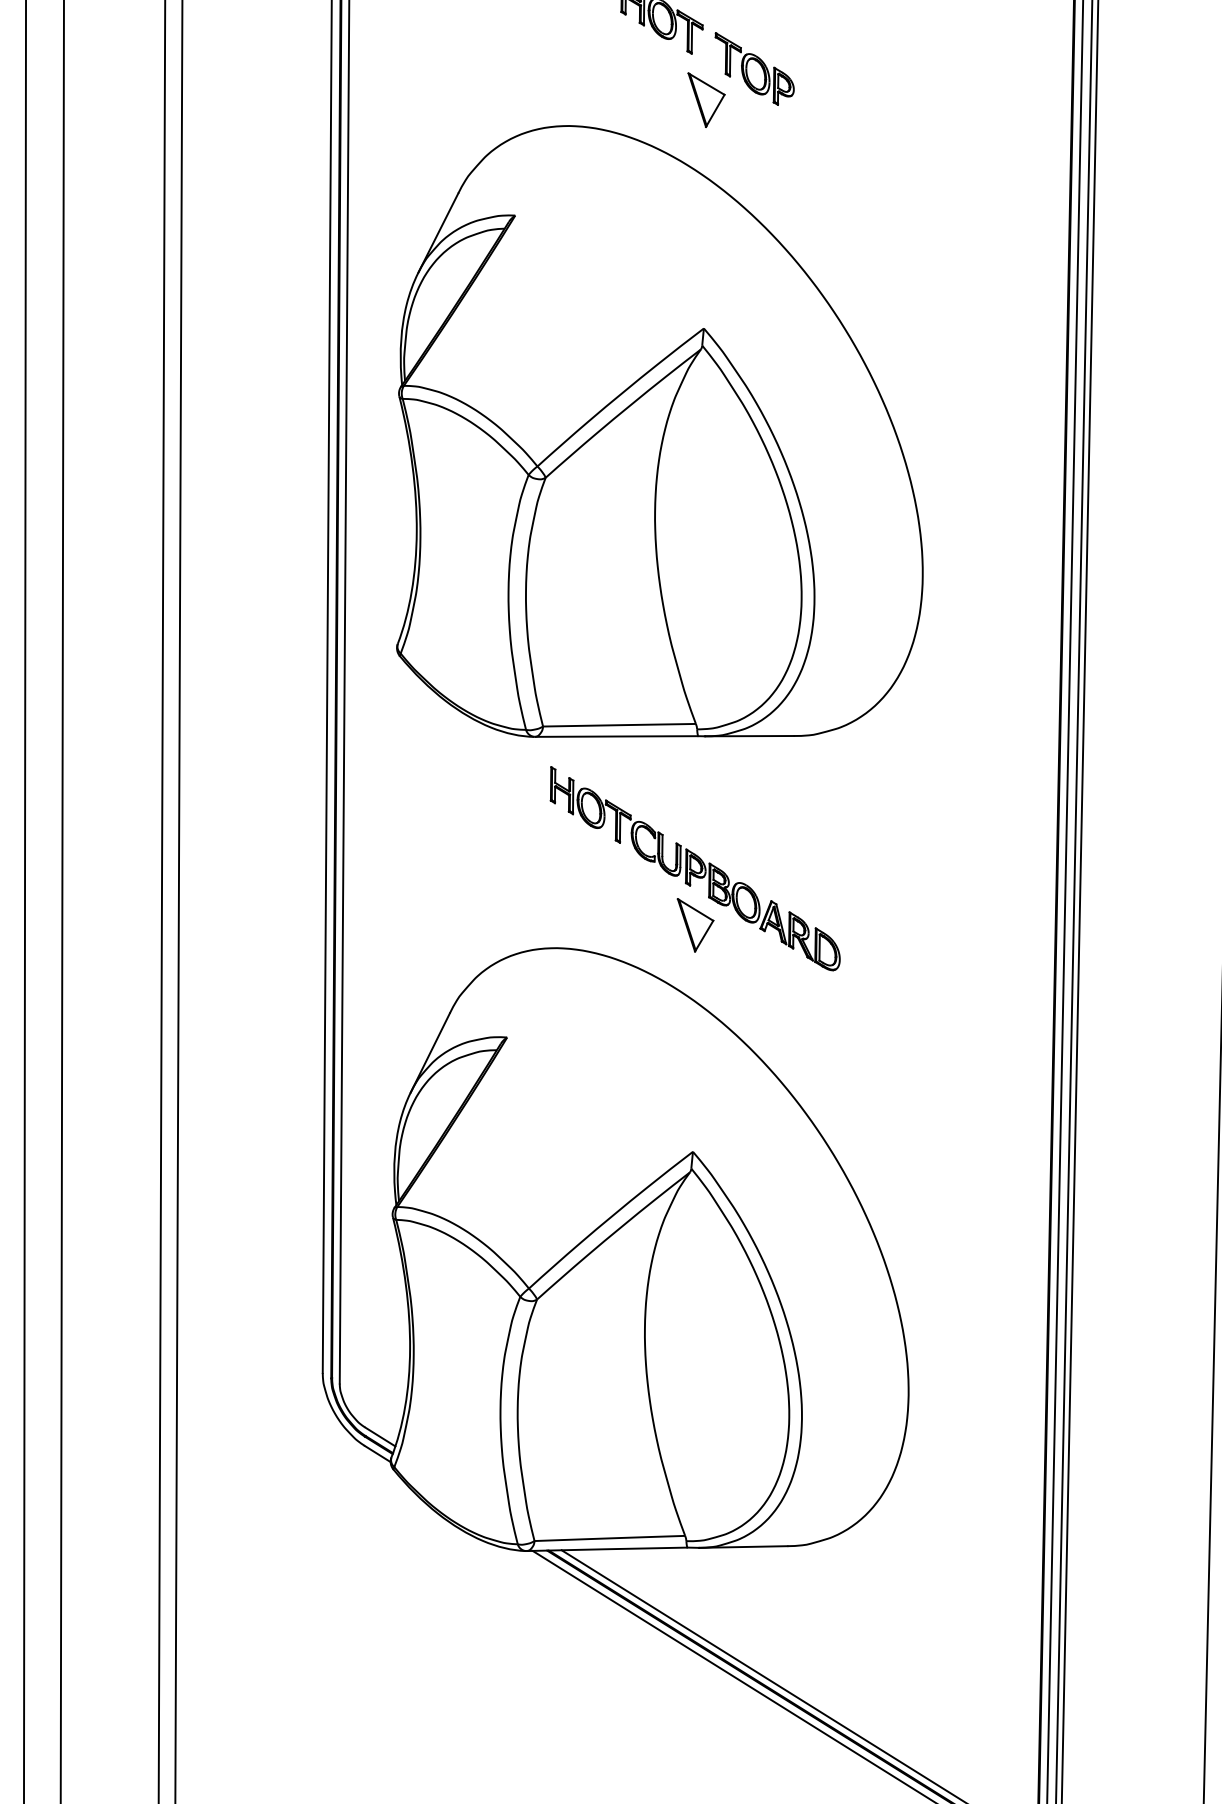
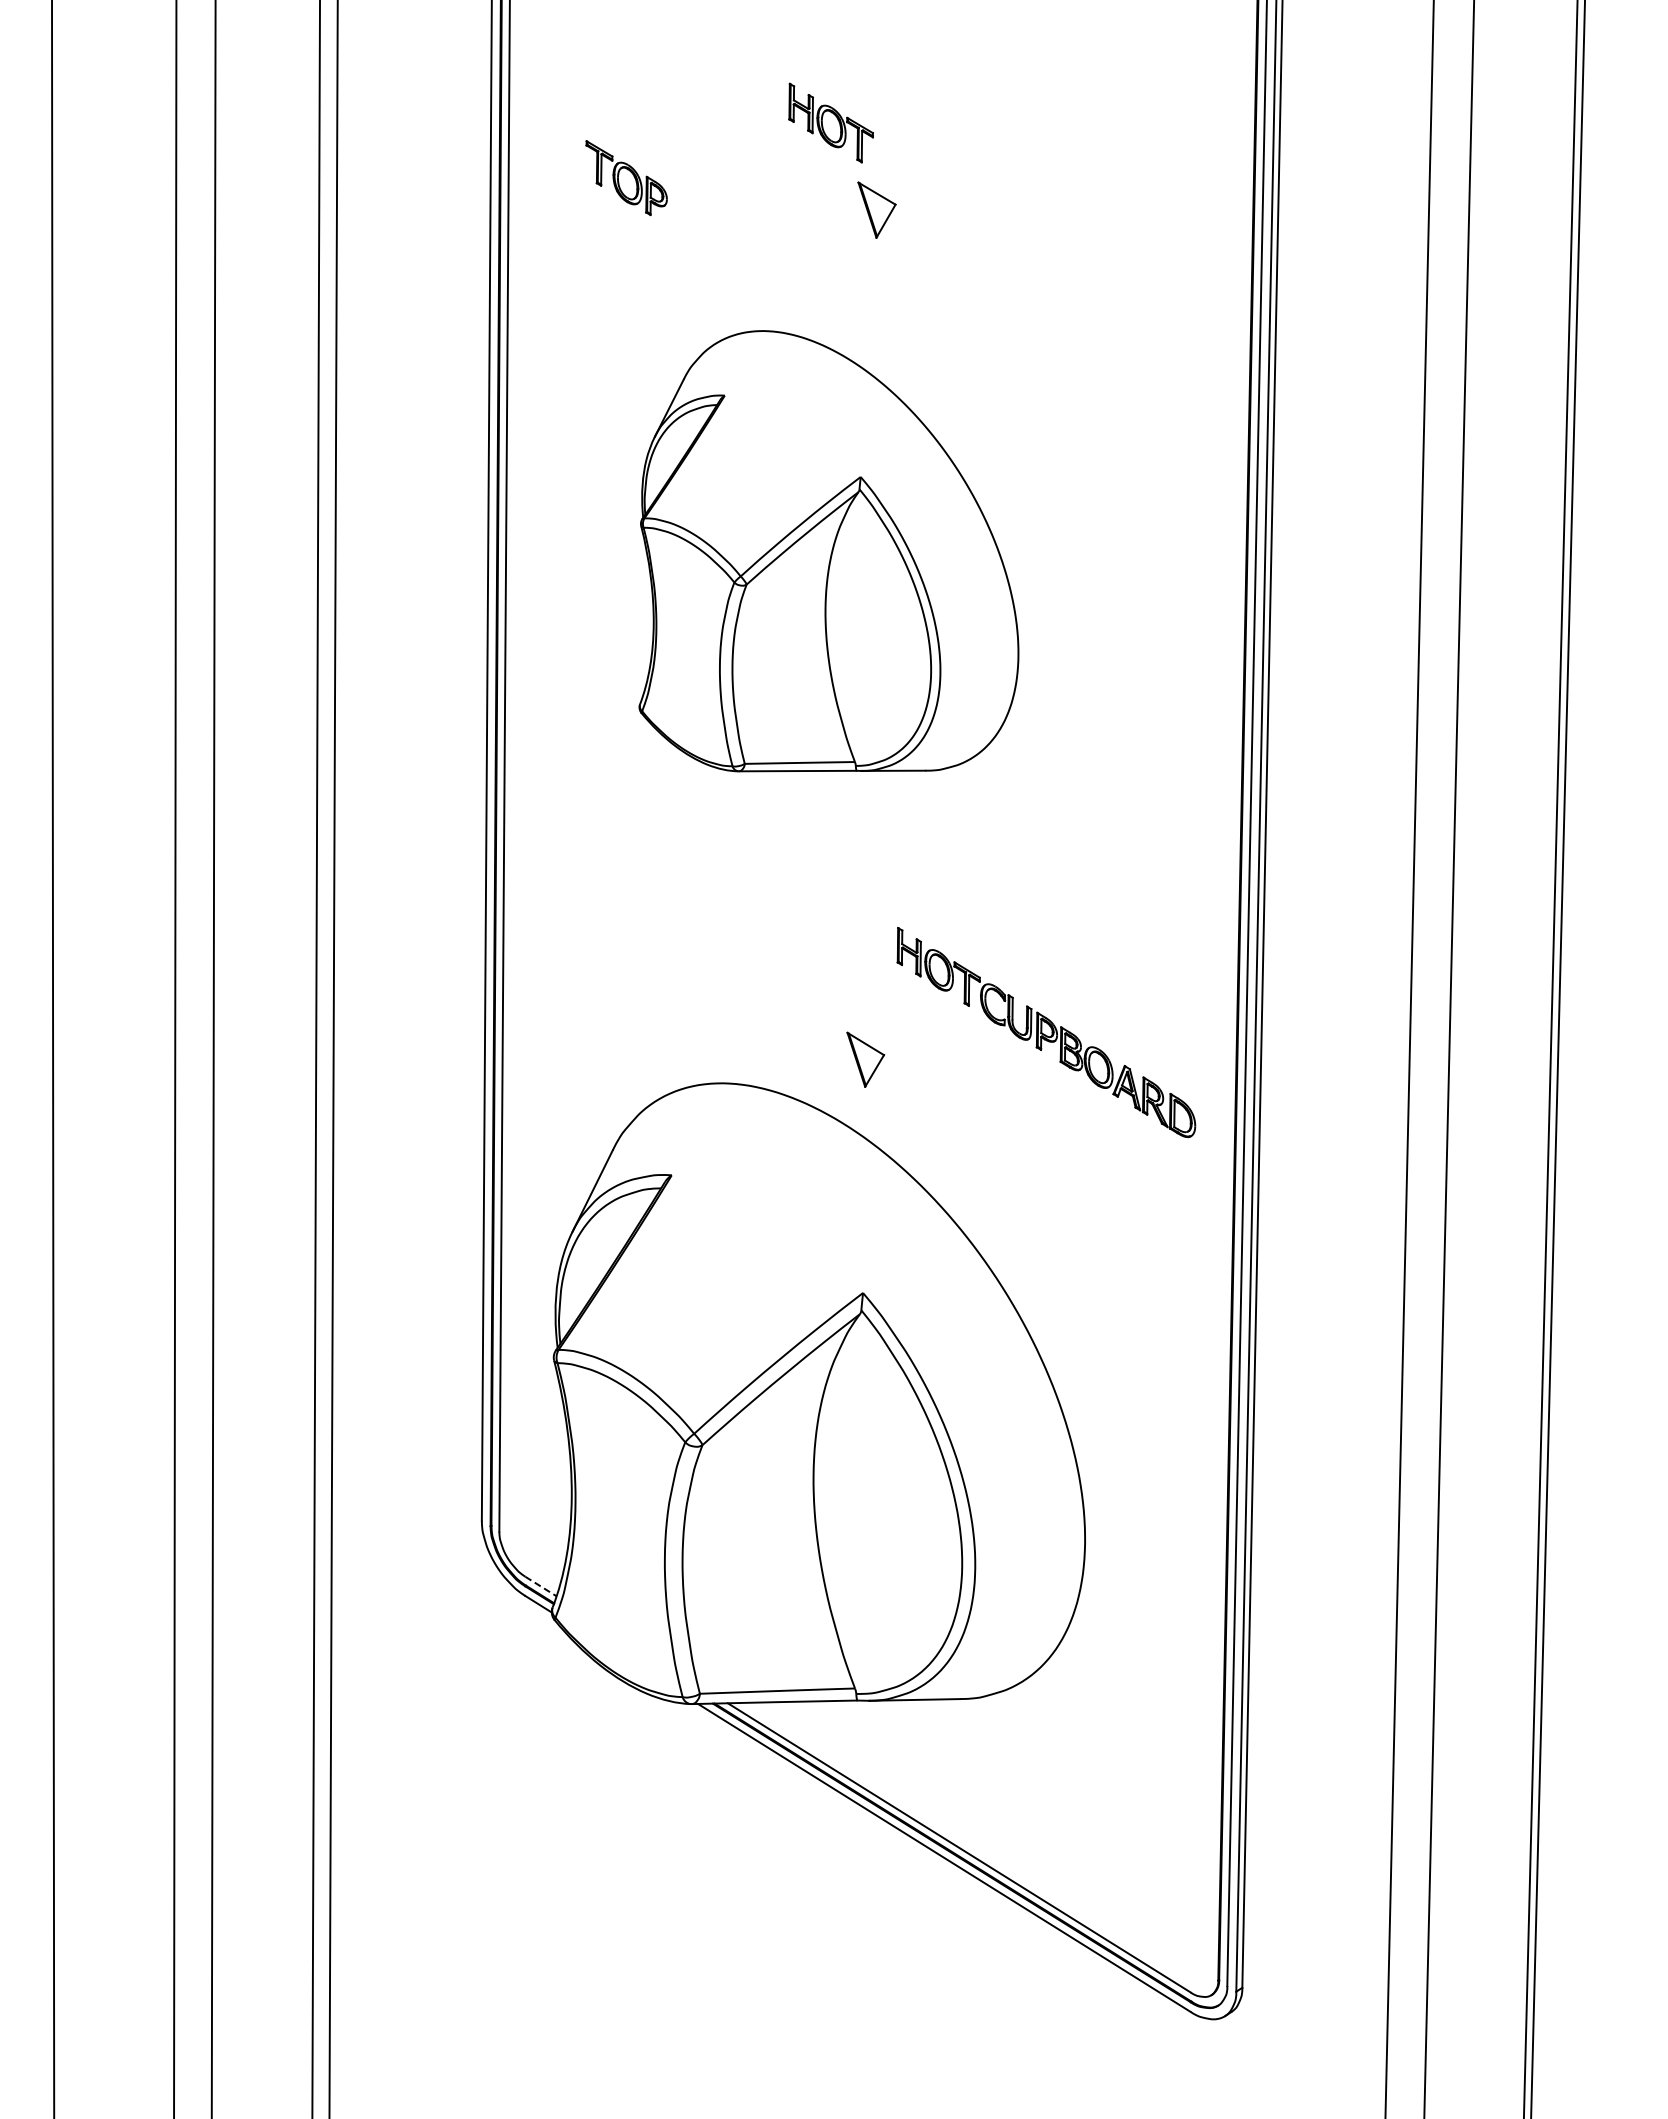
part: (754, 69) -> (626, 178), moved
part: (659, 430) -> (828, 550), size x0.7
part: (695, 868) -> (1046, 1032), moved
line: (380, 1436) -> (541, 1586), solid -> dashed

